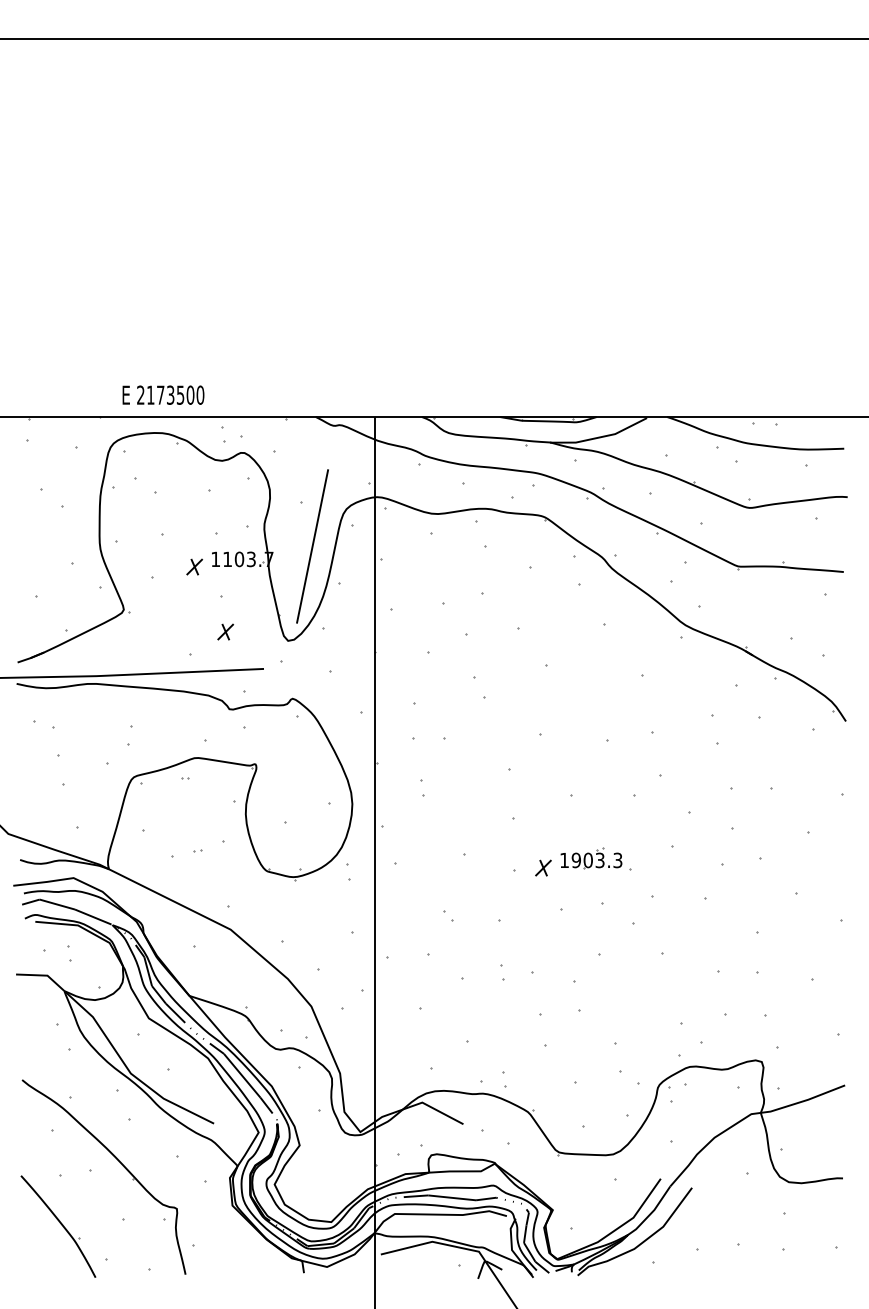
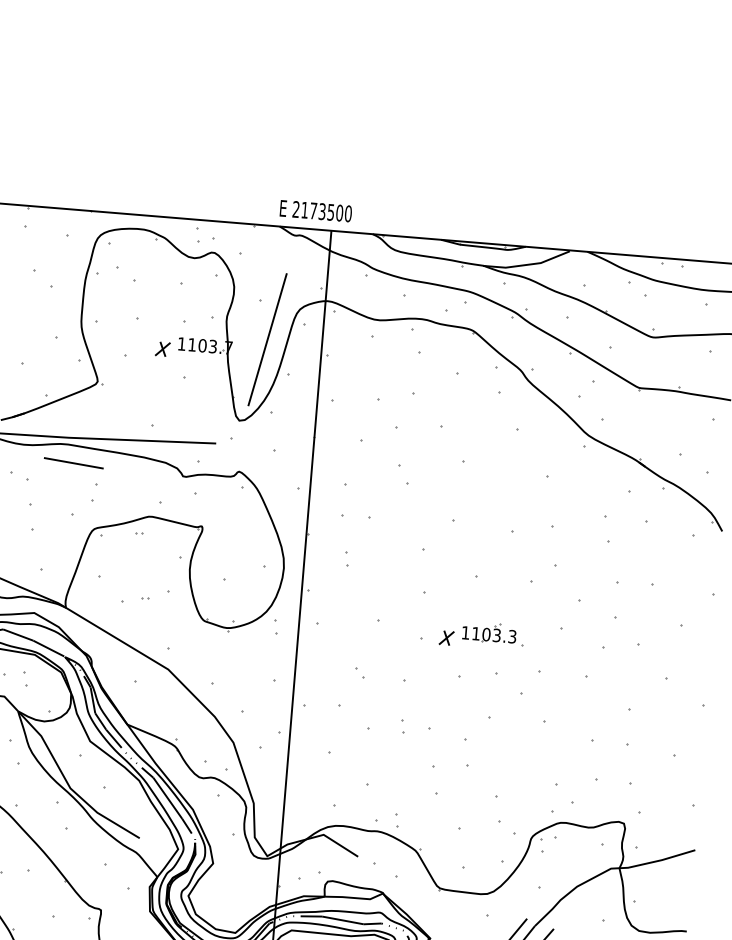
text: (163, 394) -> (316, 210), moved
part: (225, 631) -> (185, 407), removed
line: (104, 704) -> (73, 463), added
text: (575, 860) -> (475, 633), 1903.3 -> 1103.3

